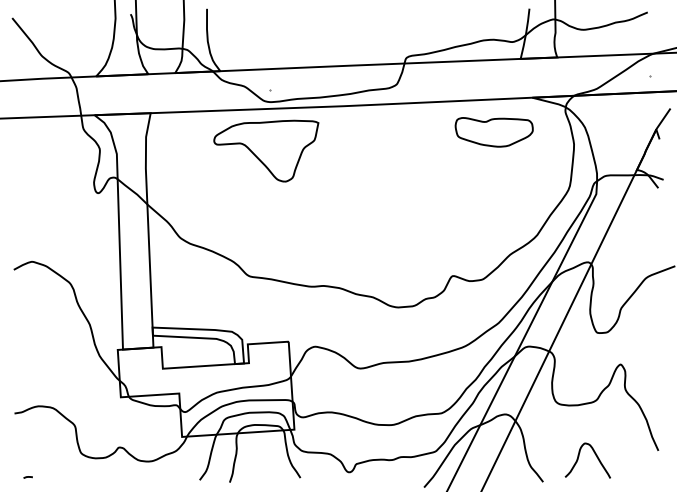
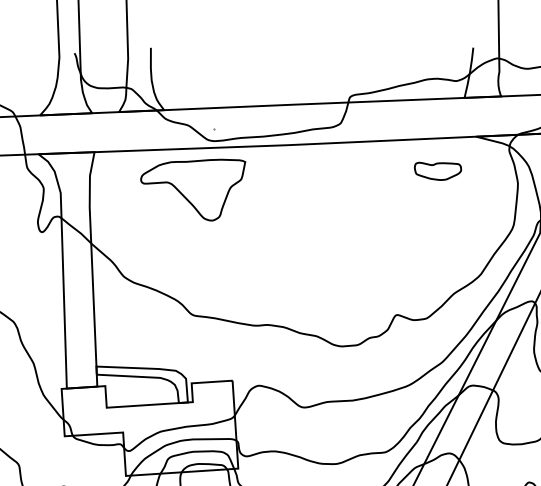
part: (493, 132) -> (437, 171), size x0.6
part: (266, 150) -> (193, 189), moved

